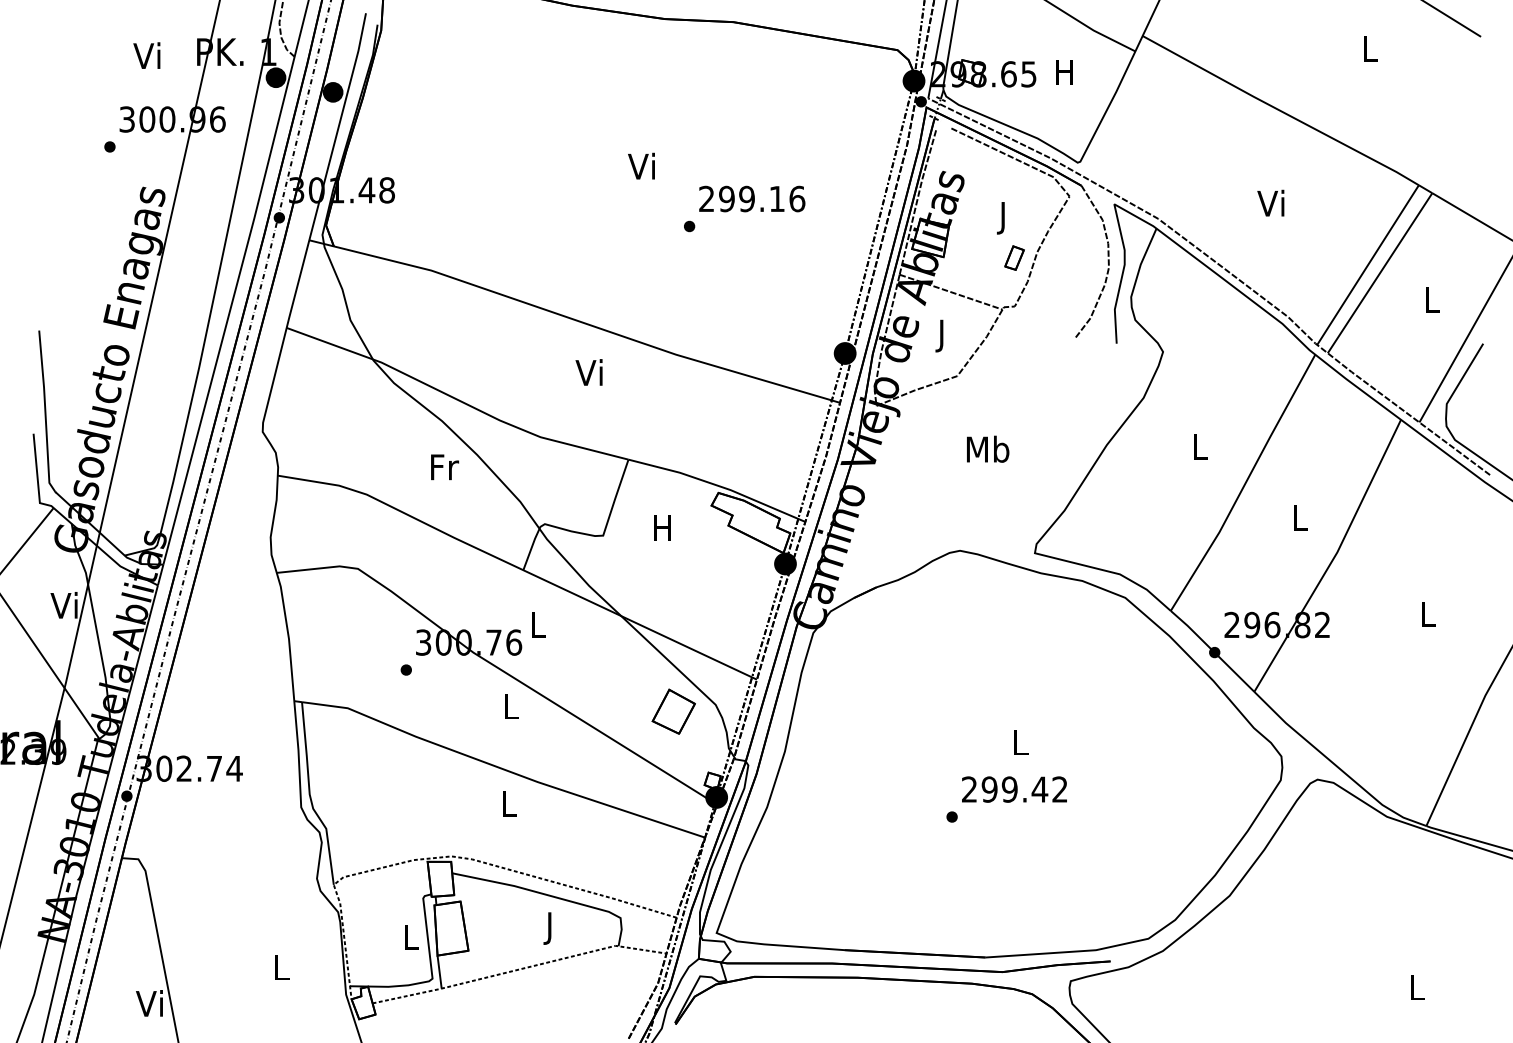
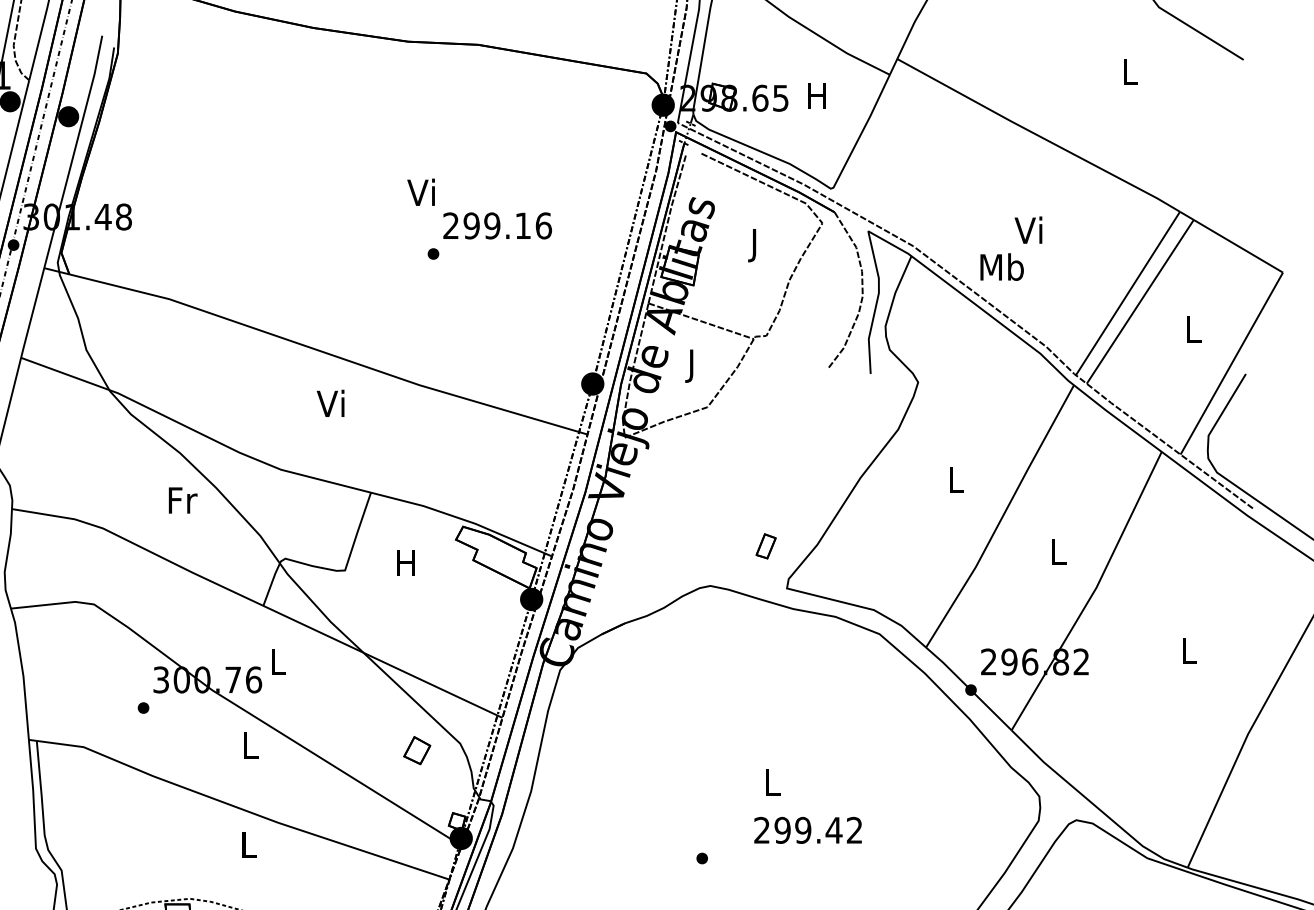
text: (641, 165) -> (421, 191), moved
part: (1014, 257) -> (766, 545), moved
text: (988, 448) -> (1002, 266), moved
part: (673, 711) -> (417, 750), size x0.6
text: (1014, 789) -> (808, 830), moved

